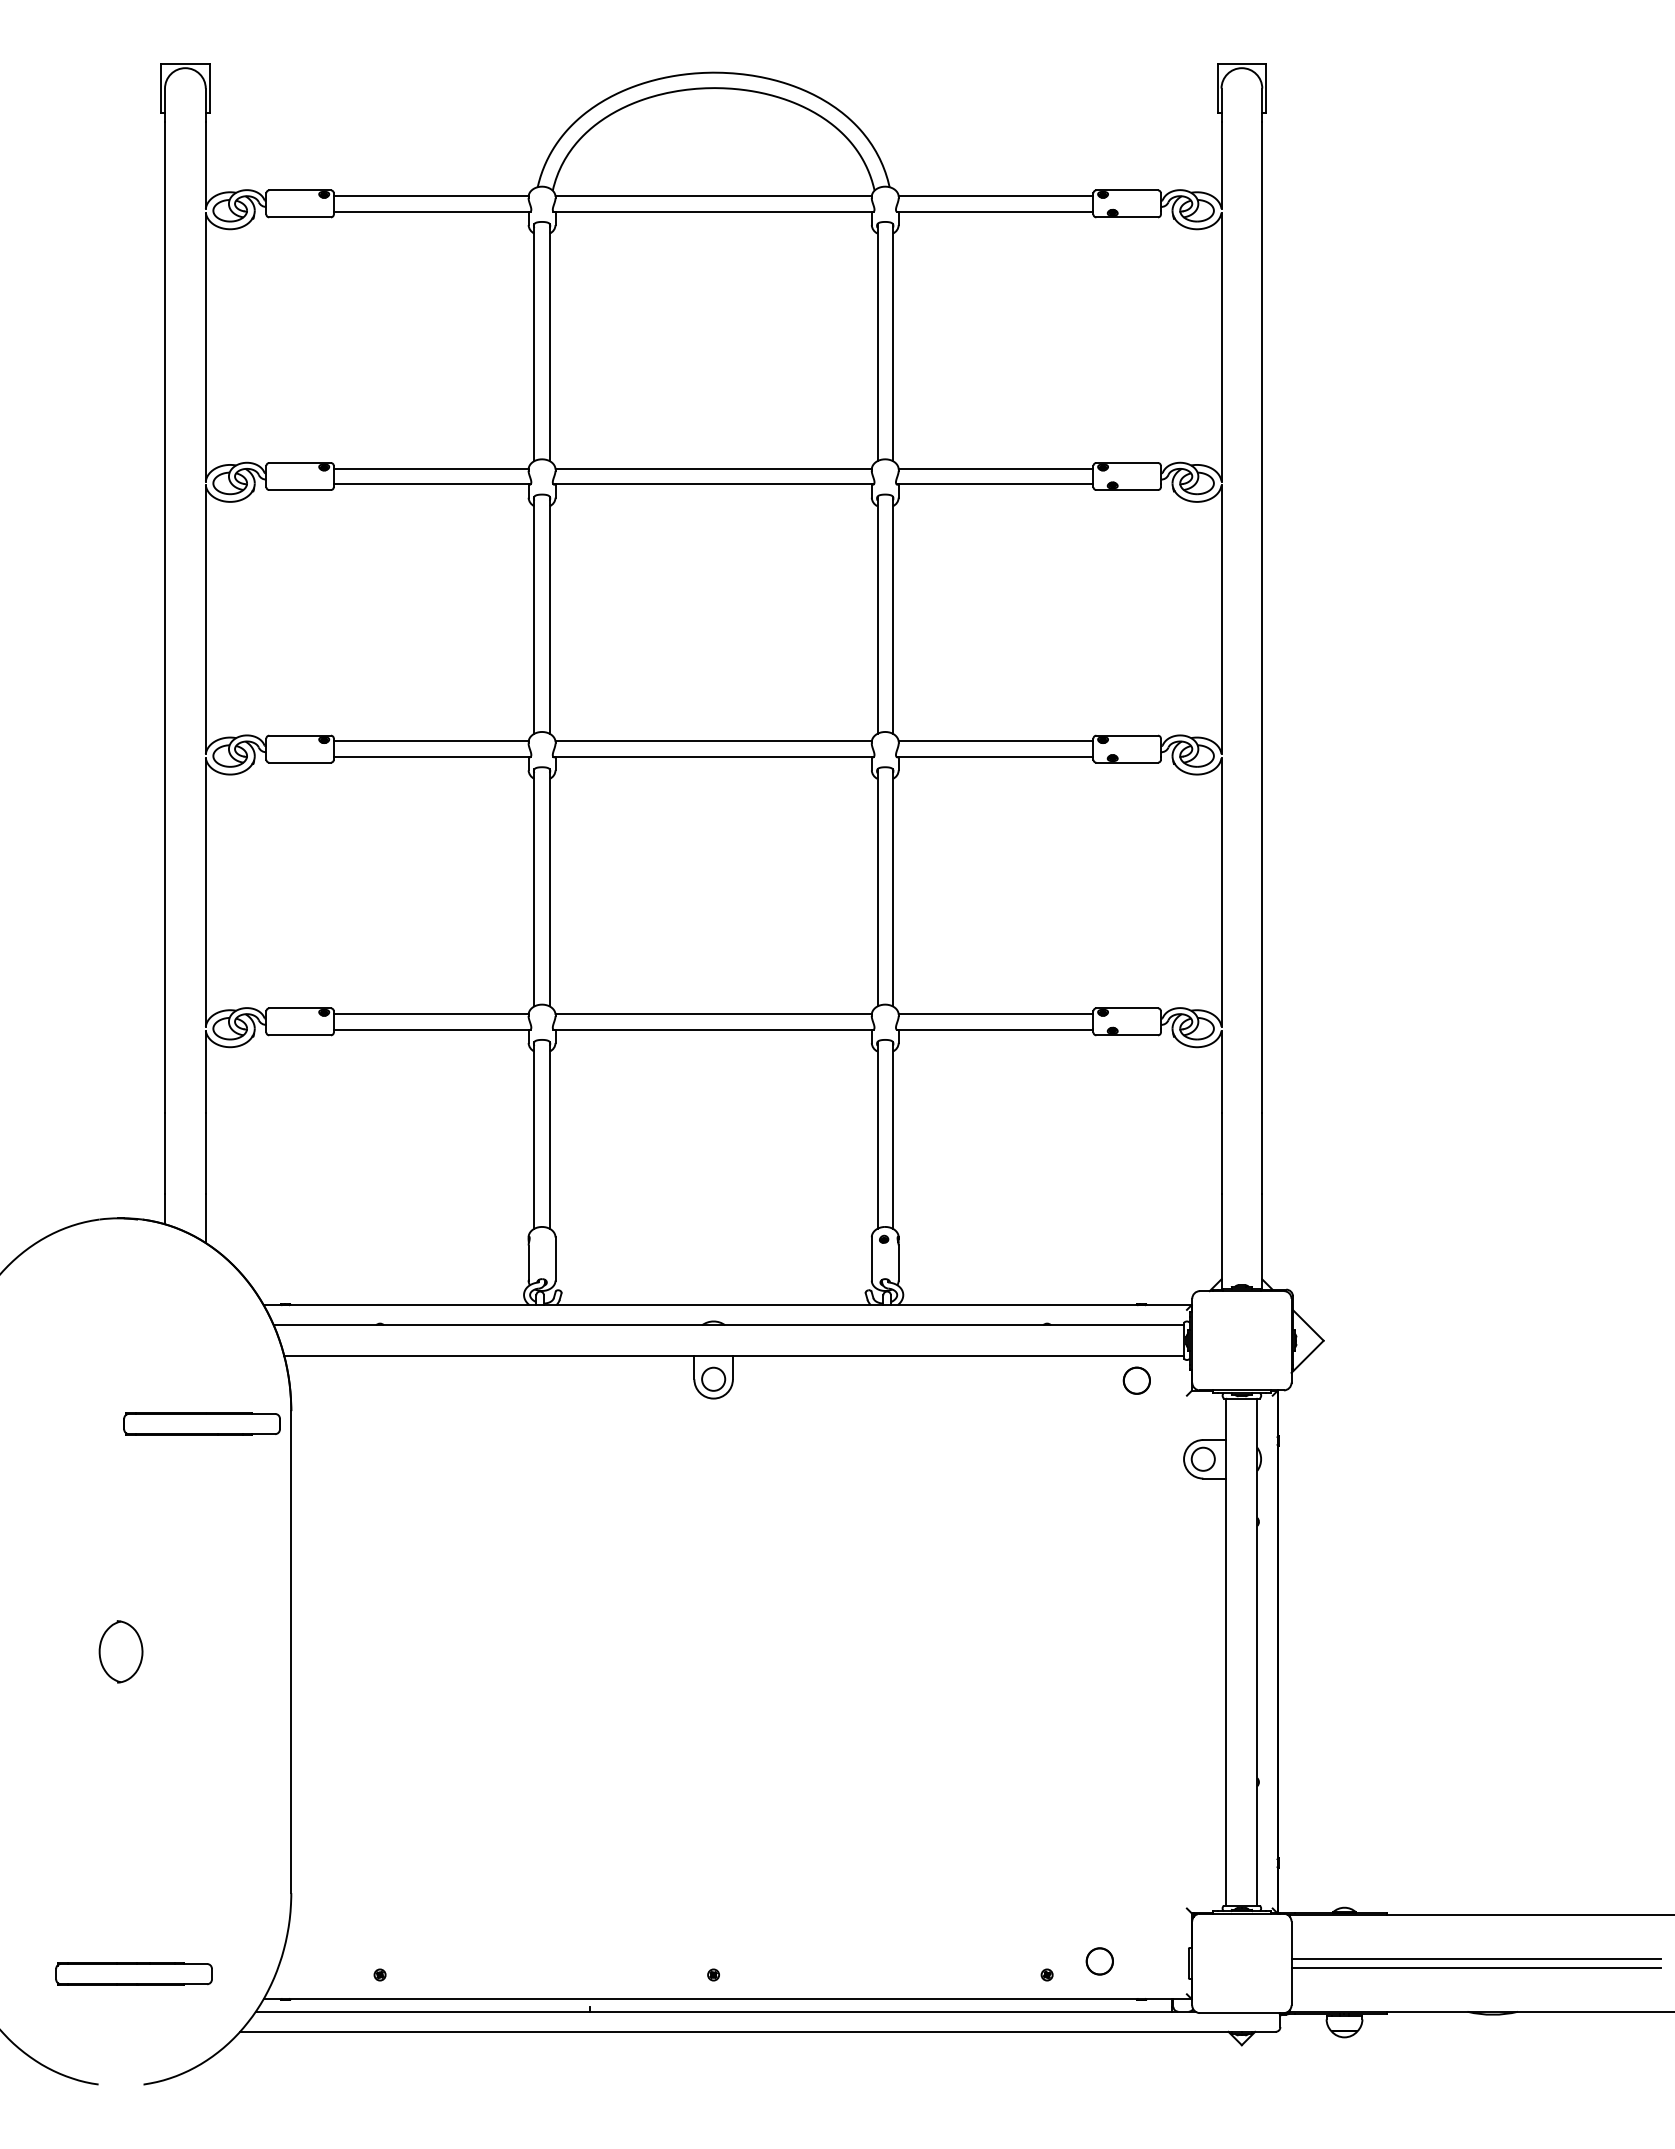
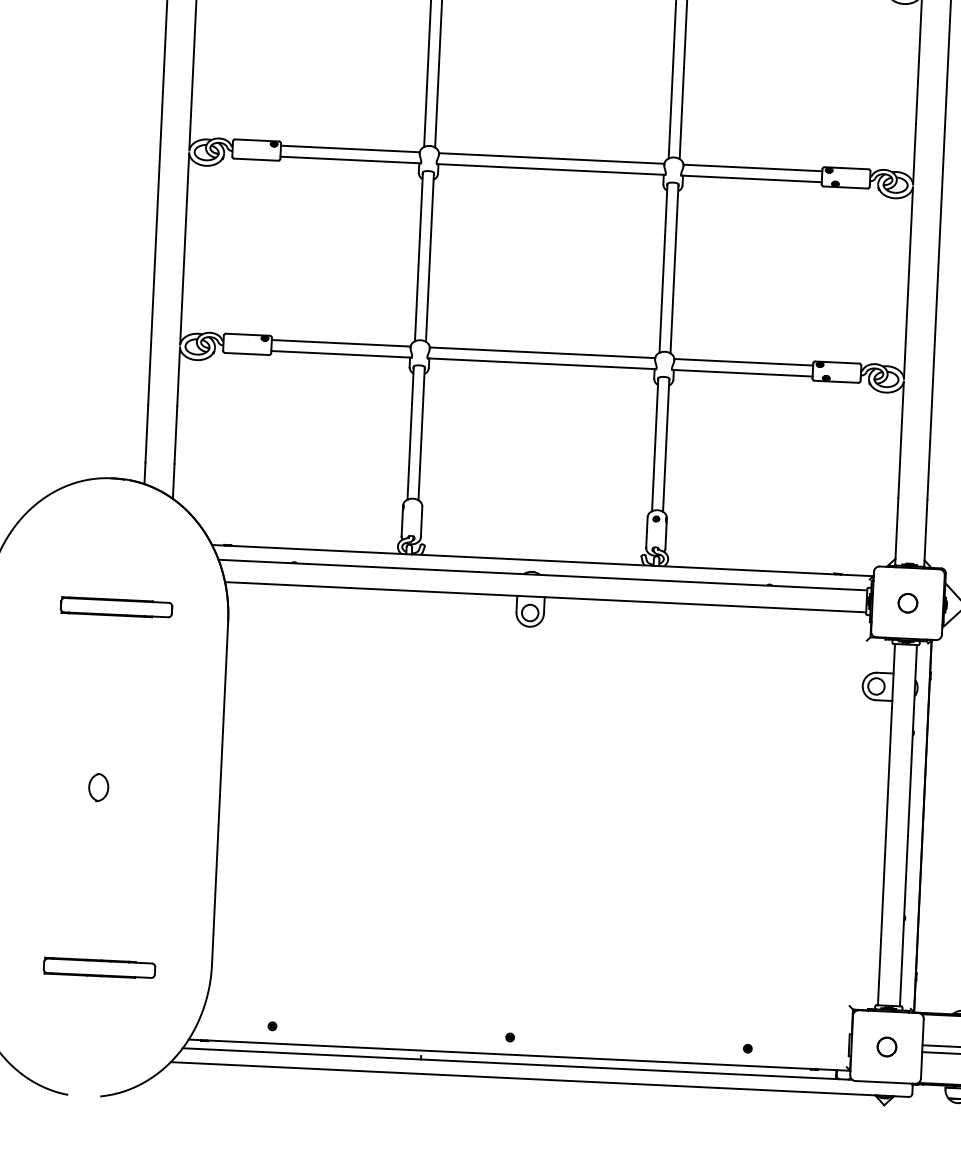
circle: (1136, 1380) -> (907, 603), moved
part: (201, 1423) -> (116, 607), moved
part: (120, 1652) -> (98, 787), size x0.62
circle: (1099, 1961) -> (886, 1047), moved
part: (133, 1973) -> (99, 967), moved

